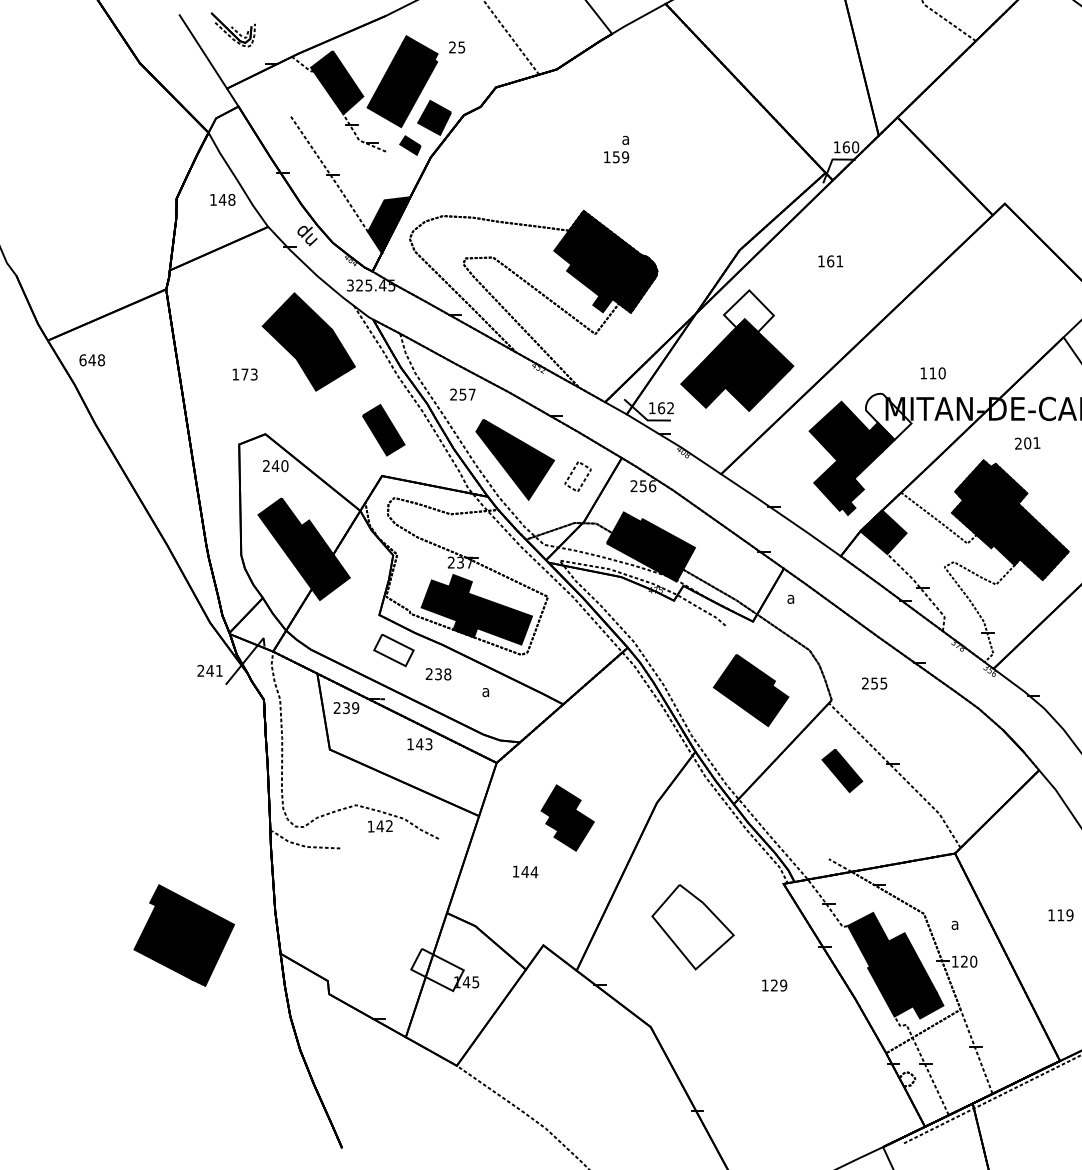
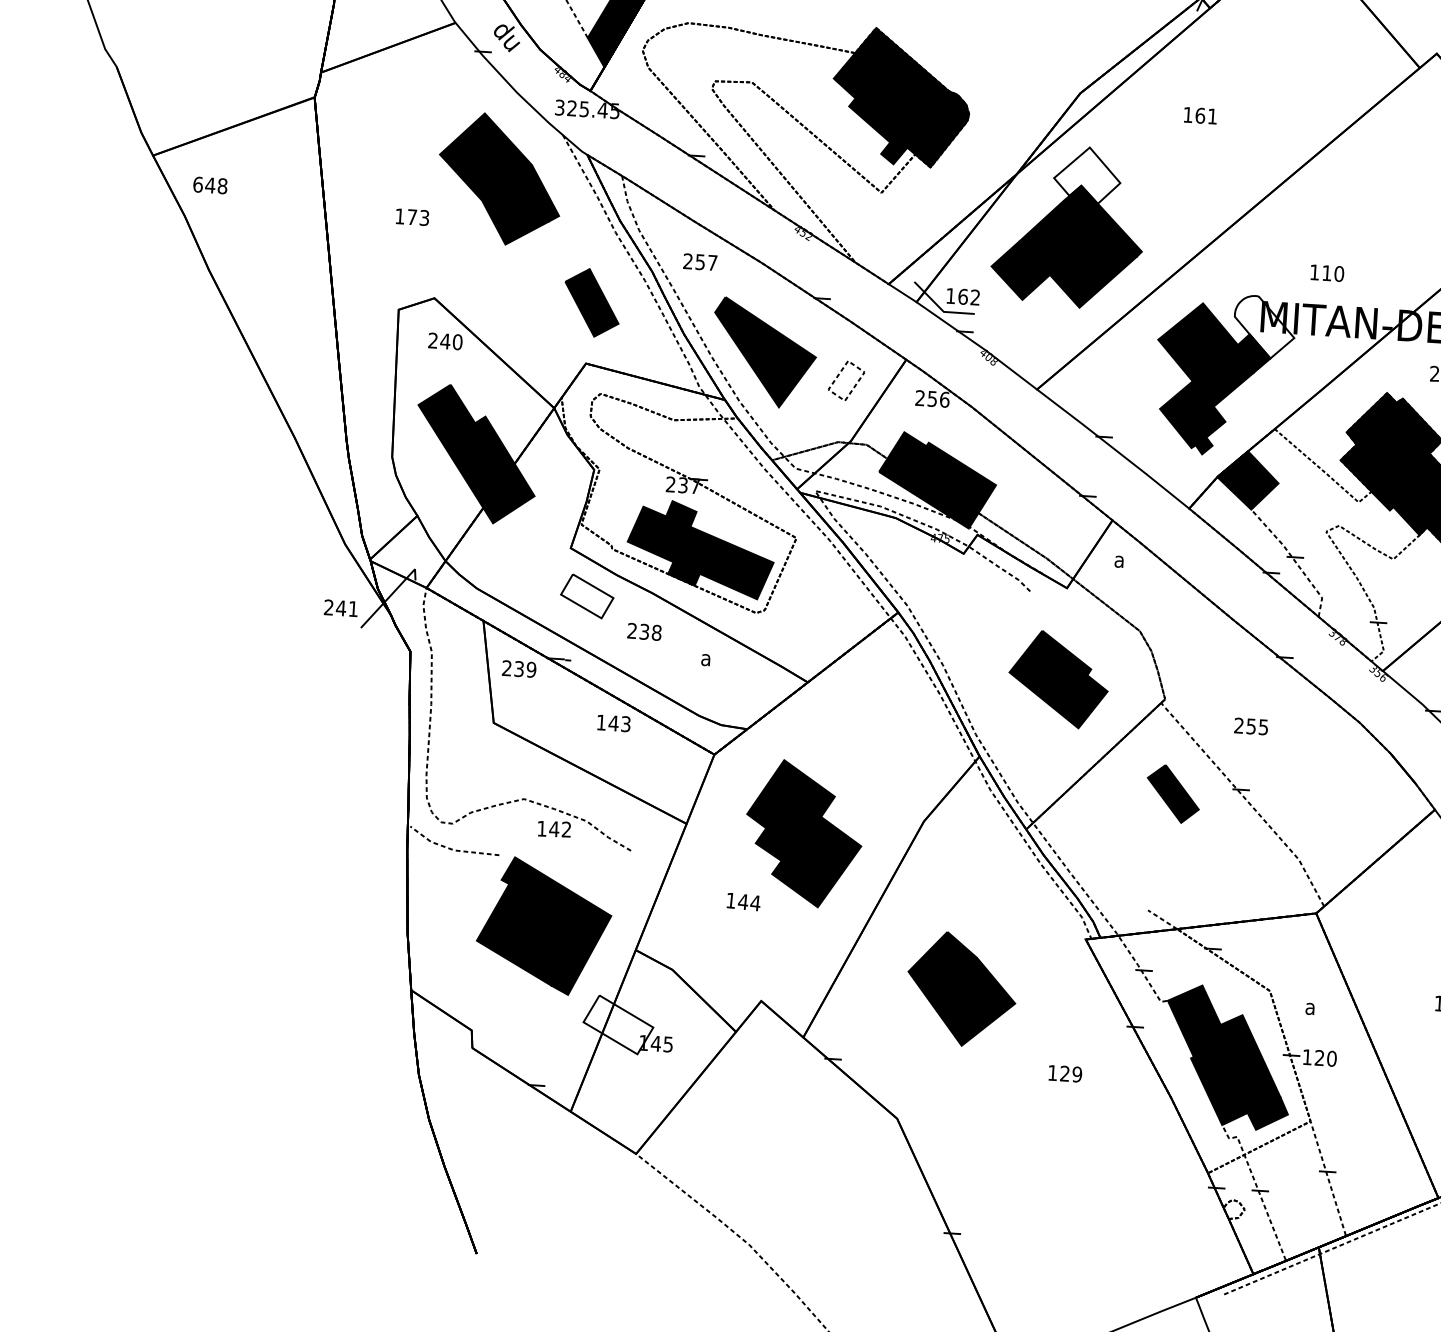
text: (874, 683) -> (1251, 726), moved
part: (567, 817) -> (803, 833), size x1.67
fill: (692, 926) -> (961, 988), added
part: (183, 935) -> (543, 926), moved

